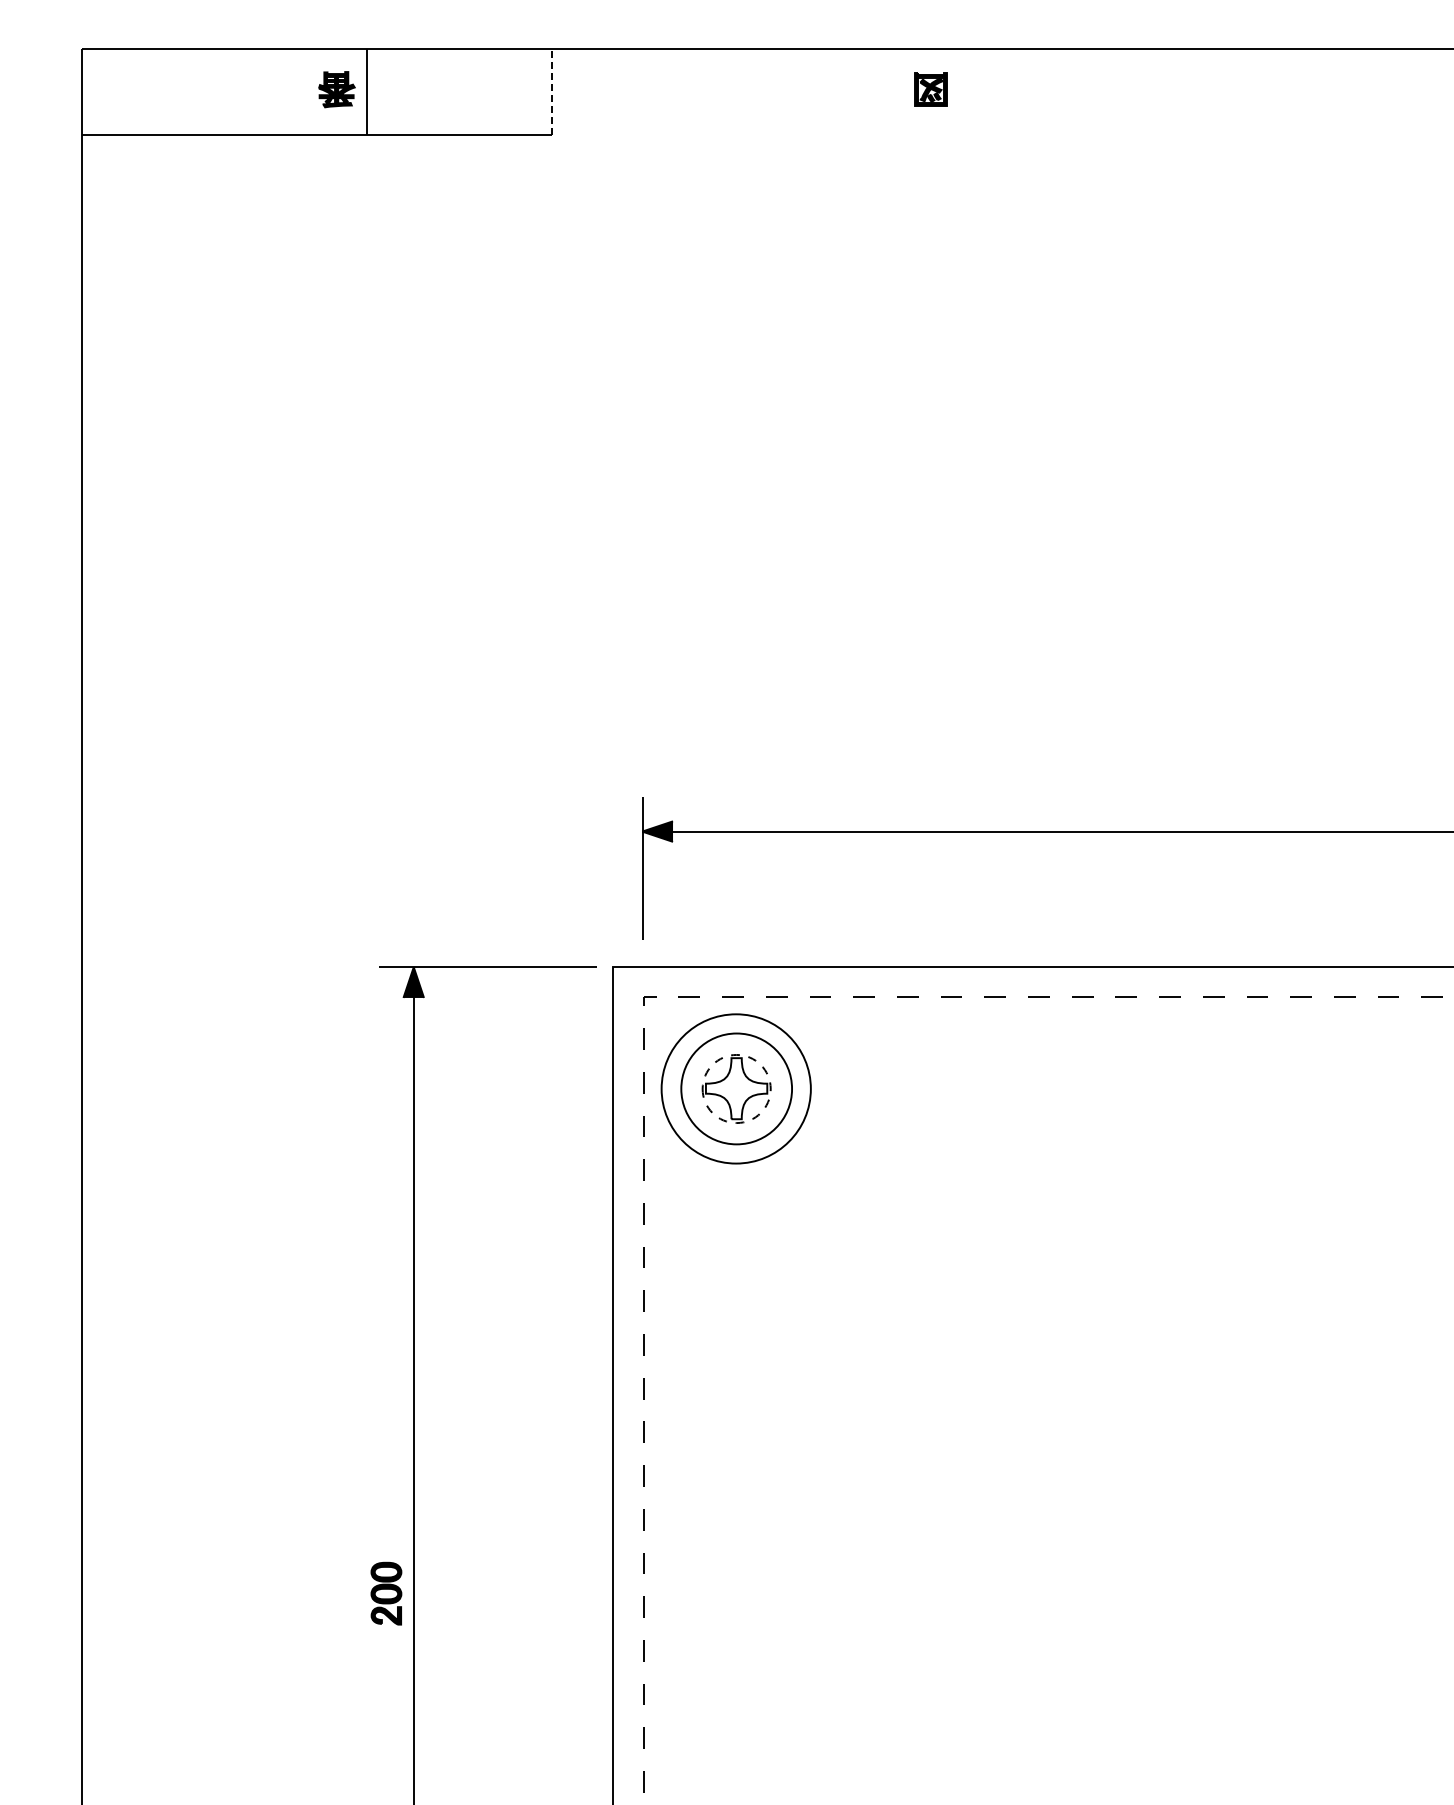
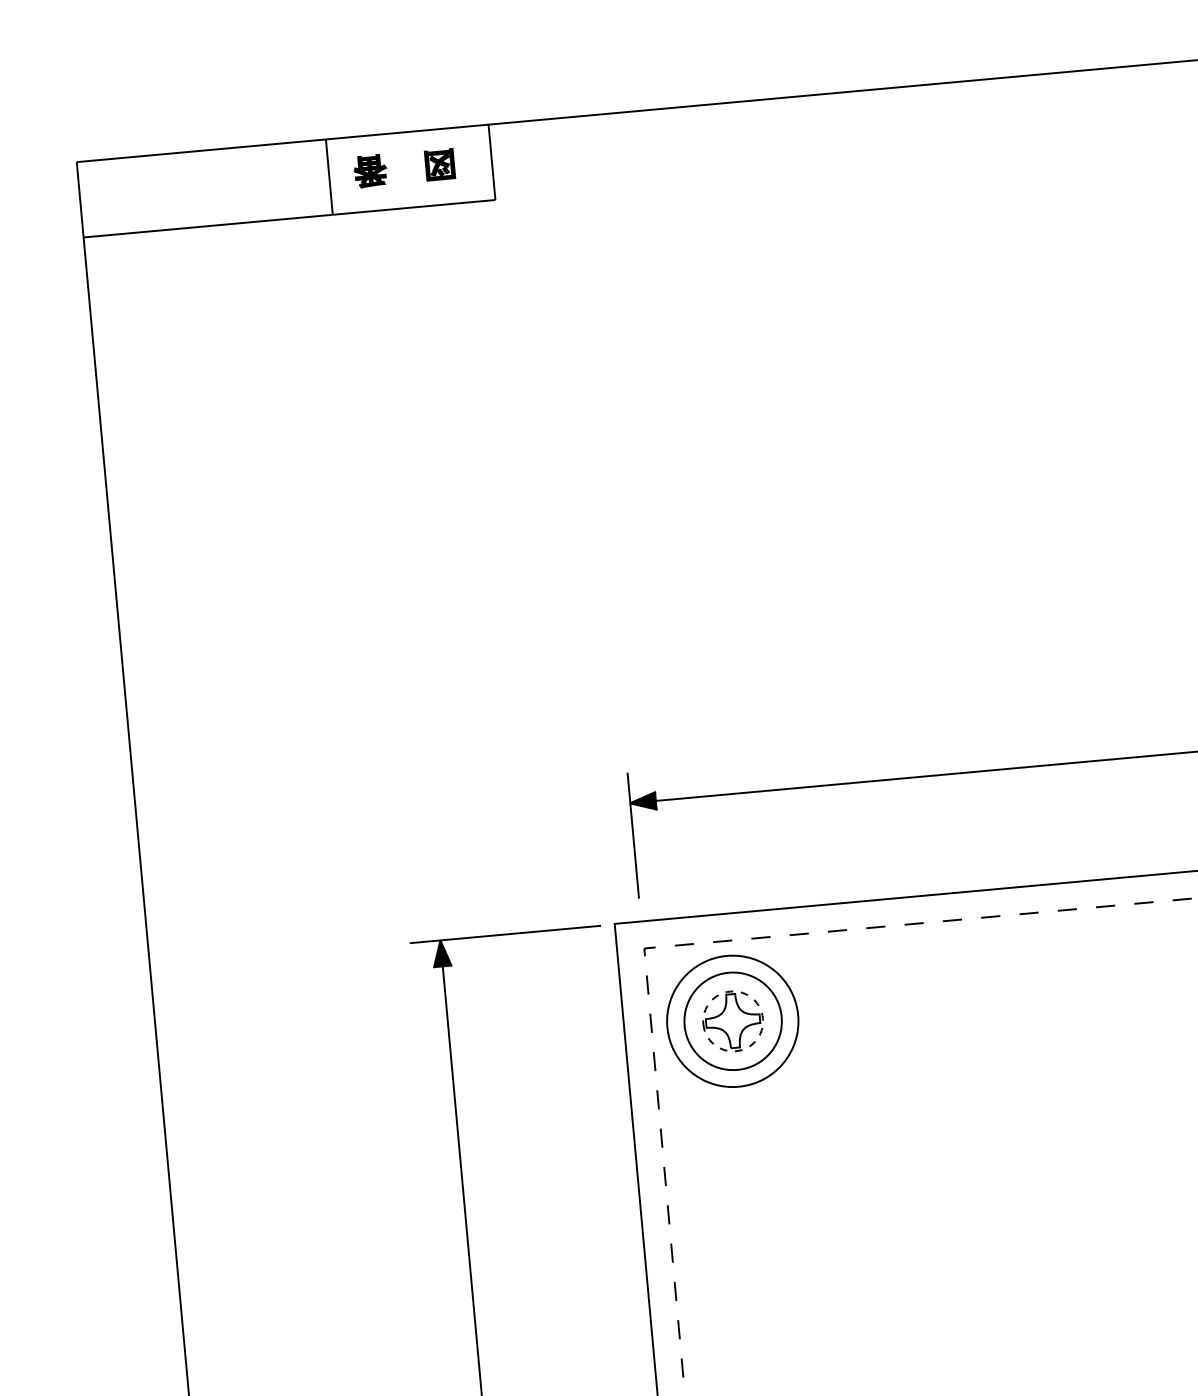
part: (336, 89) -> (370, 171), moved
part: (930, 89) -> (439, 164), moved
line: (552, 92) -> (492, 162), dashed -> solid

